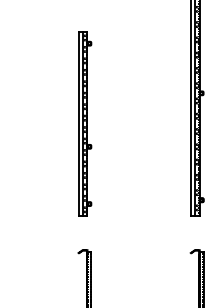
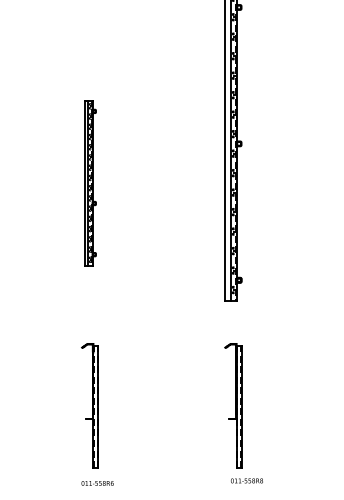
part: (85, 124) -> (90, 183), size x0.7

